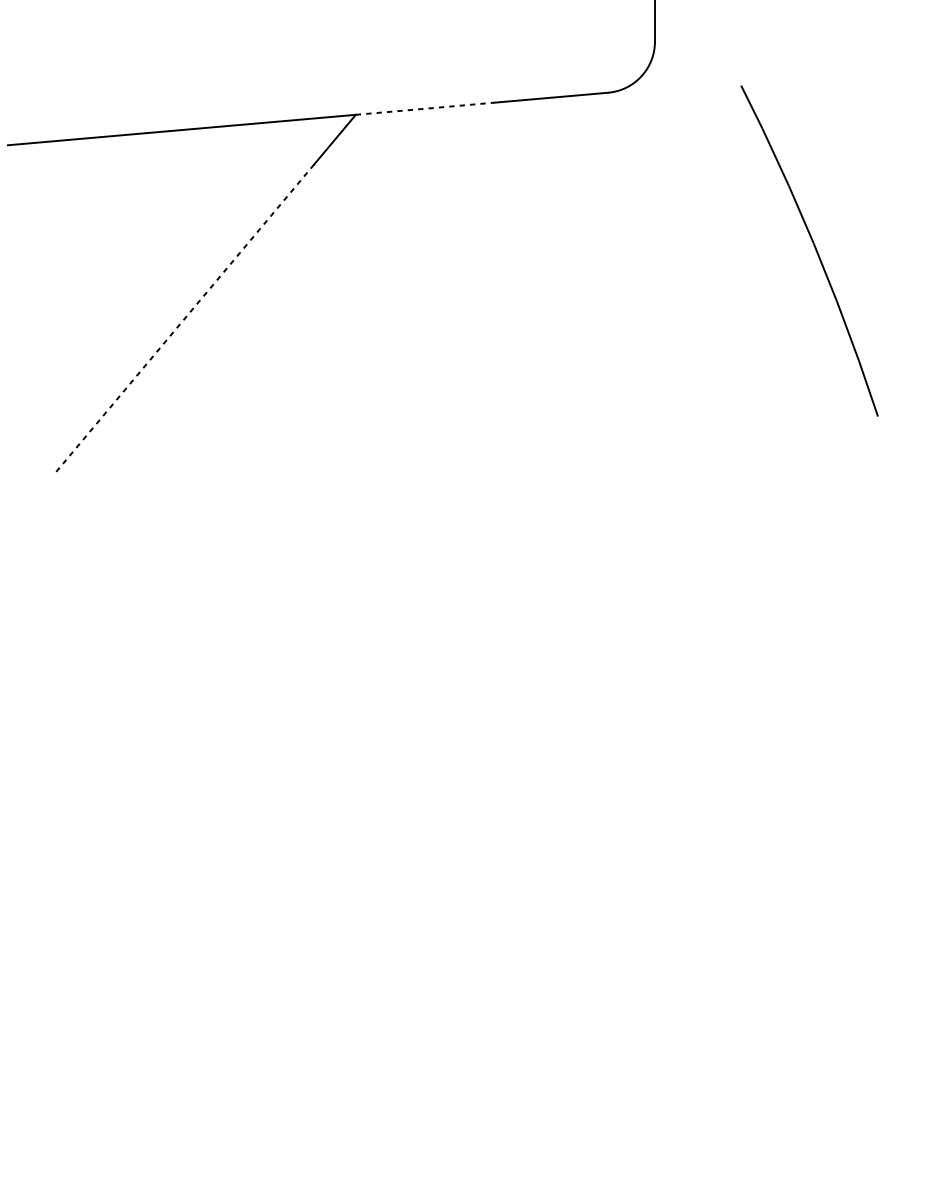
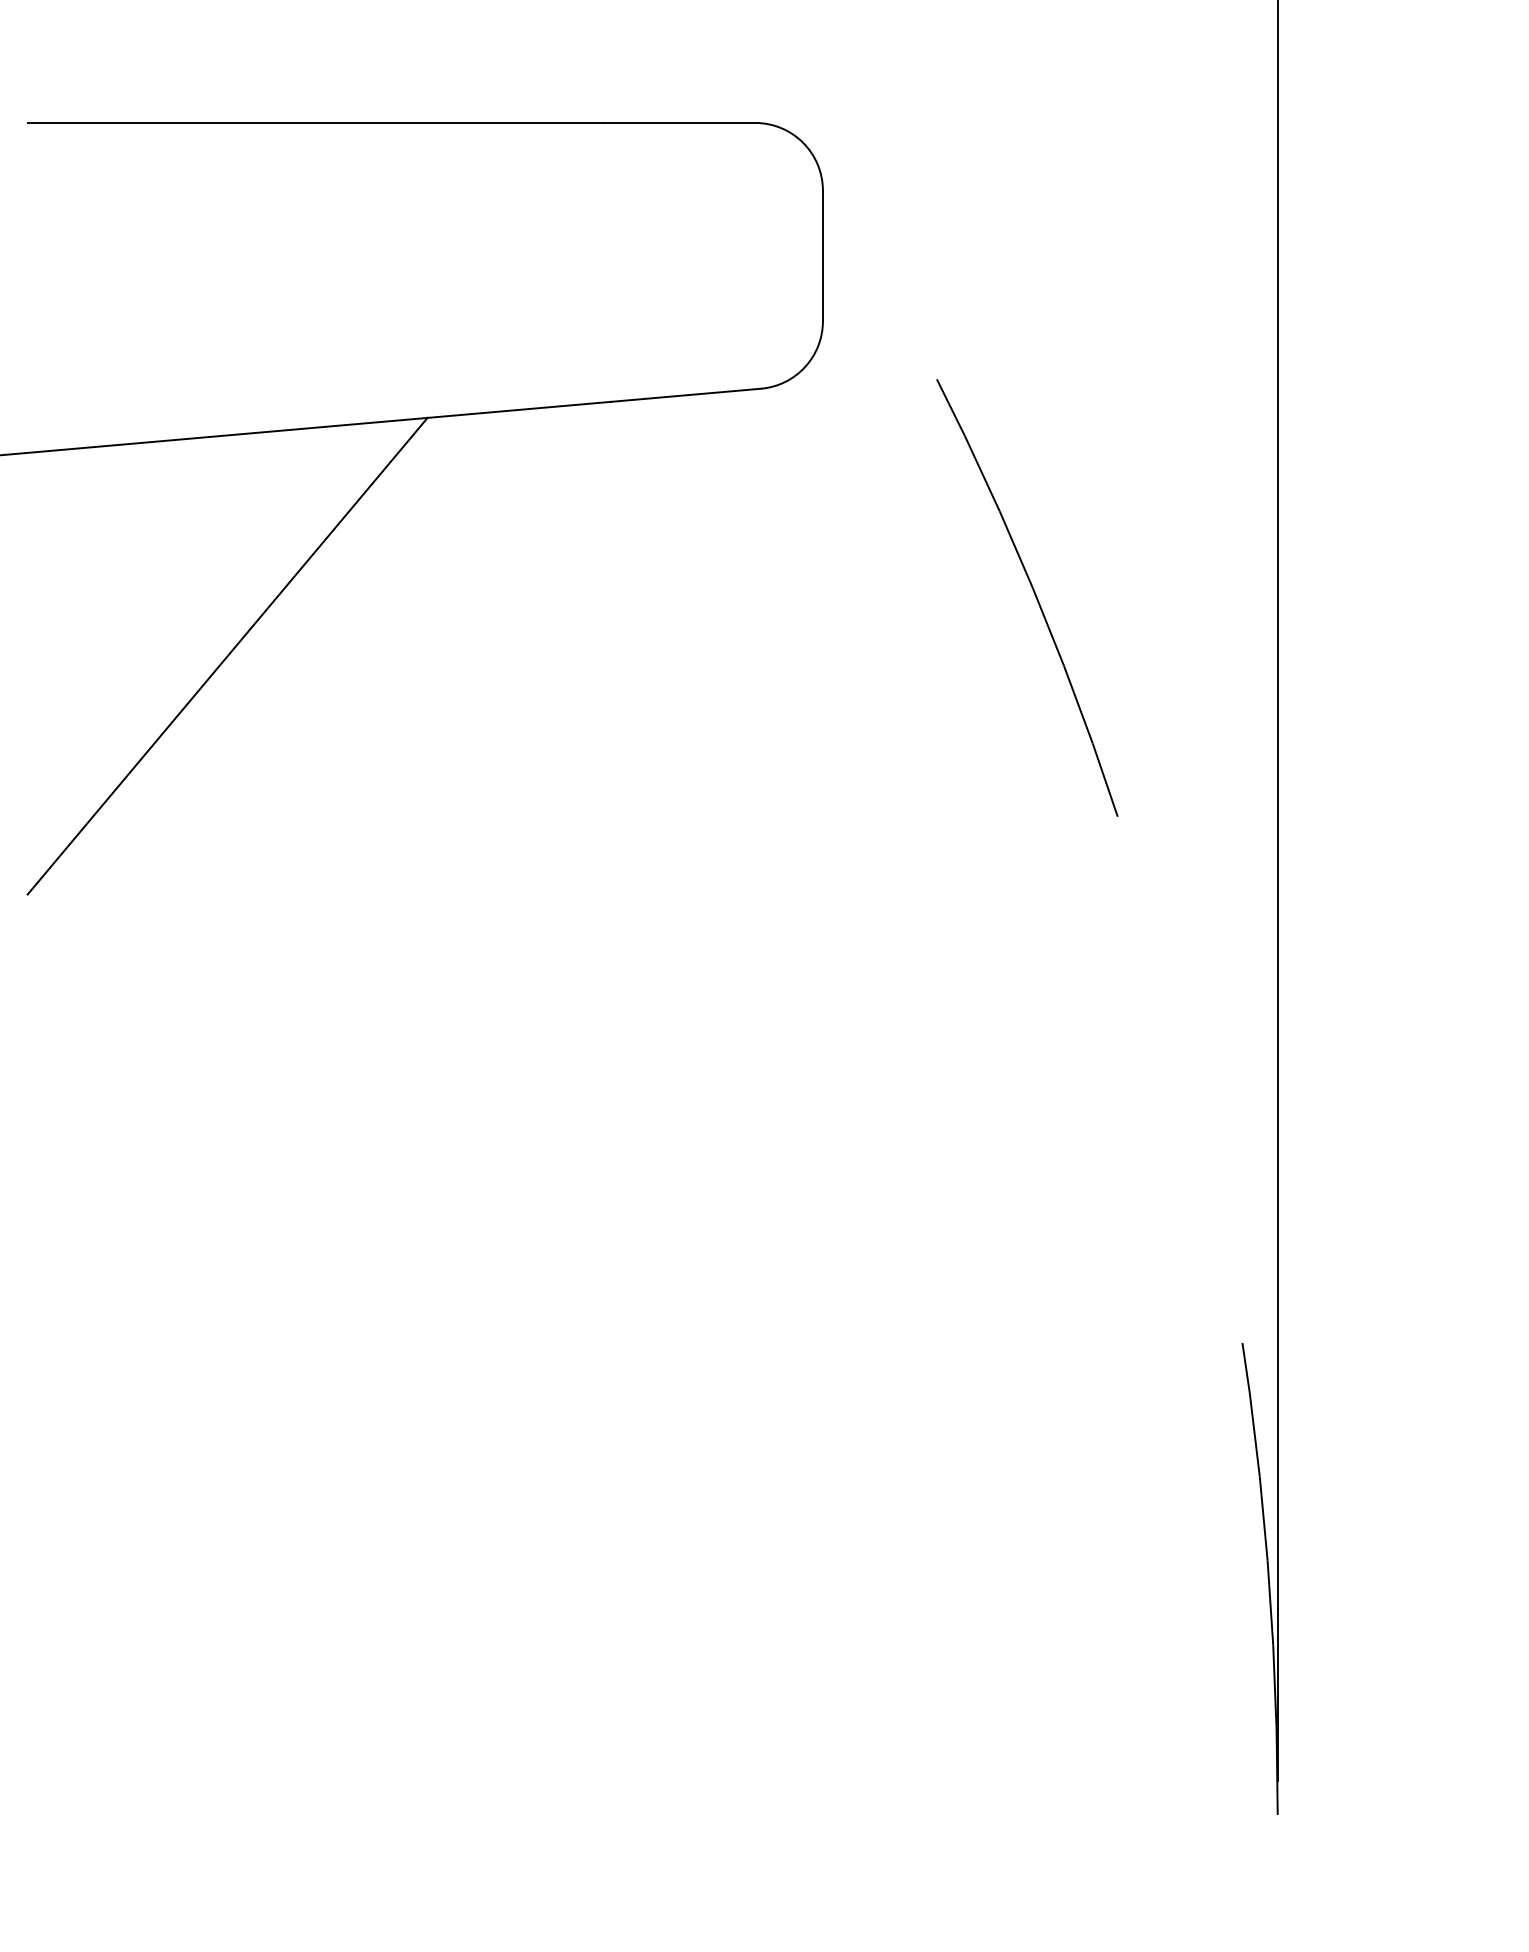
line: (425, 108) -> (519, 409), dashed -> solid
line: (183, 320) -> (199, 689), dashed -> solid

